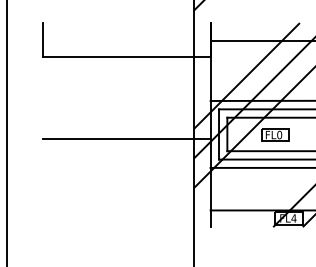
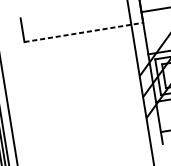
line: (126, 56) -> (83, 32), solid -> dashed
line: (126, 138) -> (92, 90), removed

